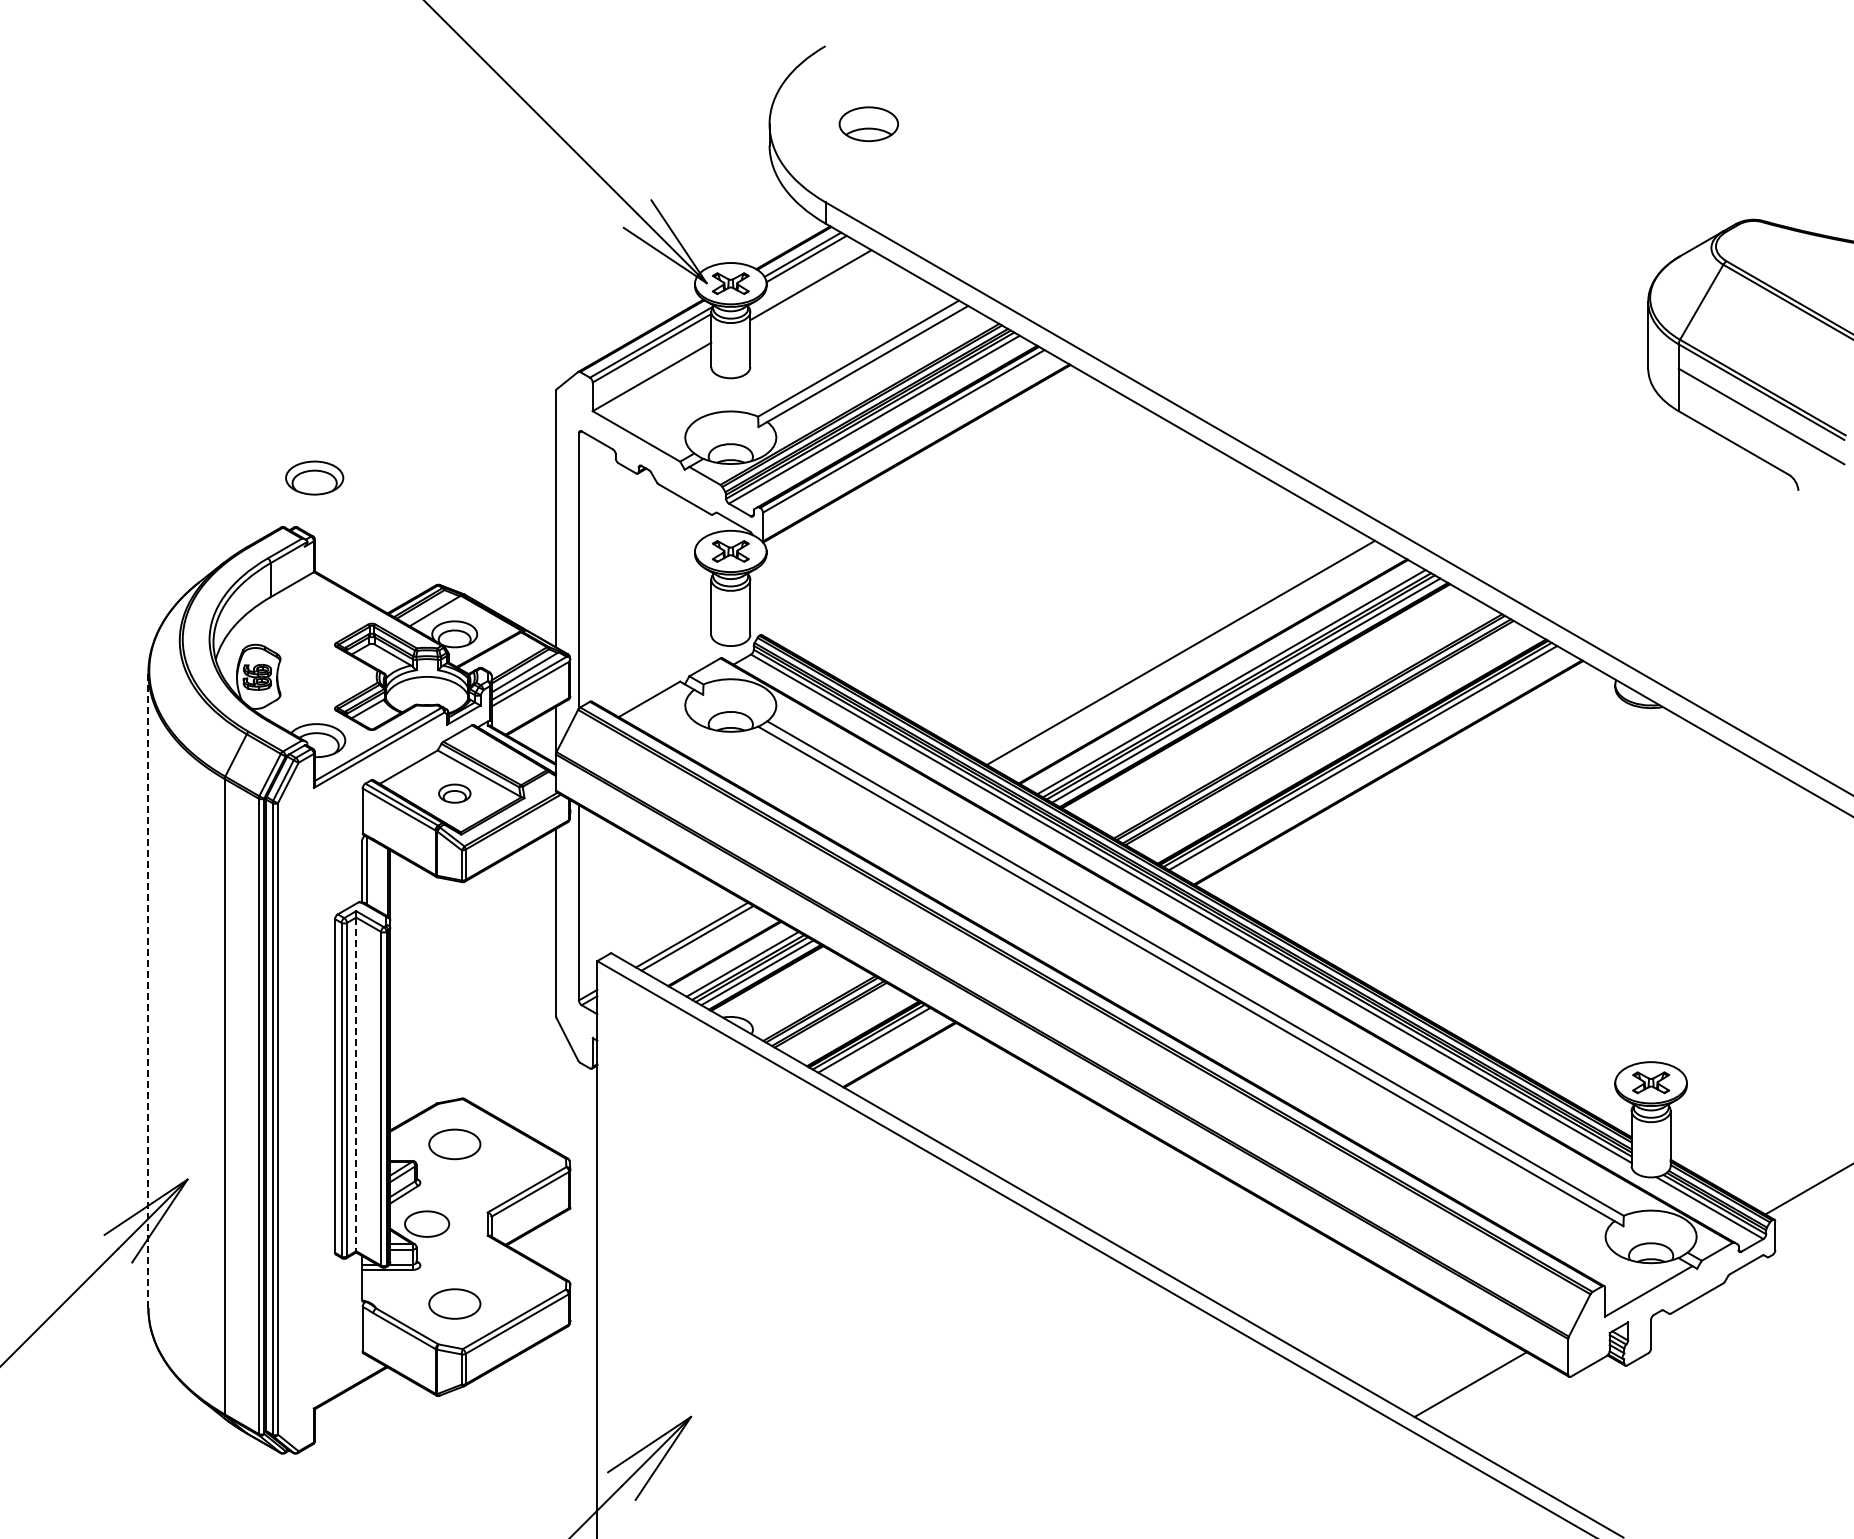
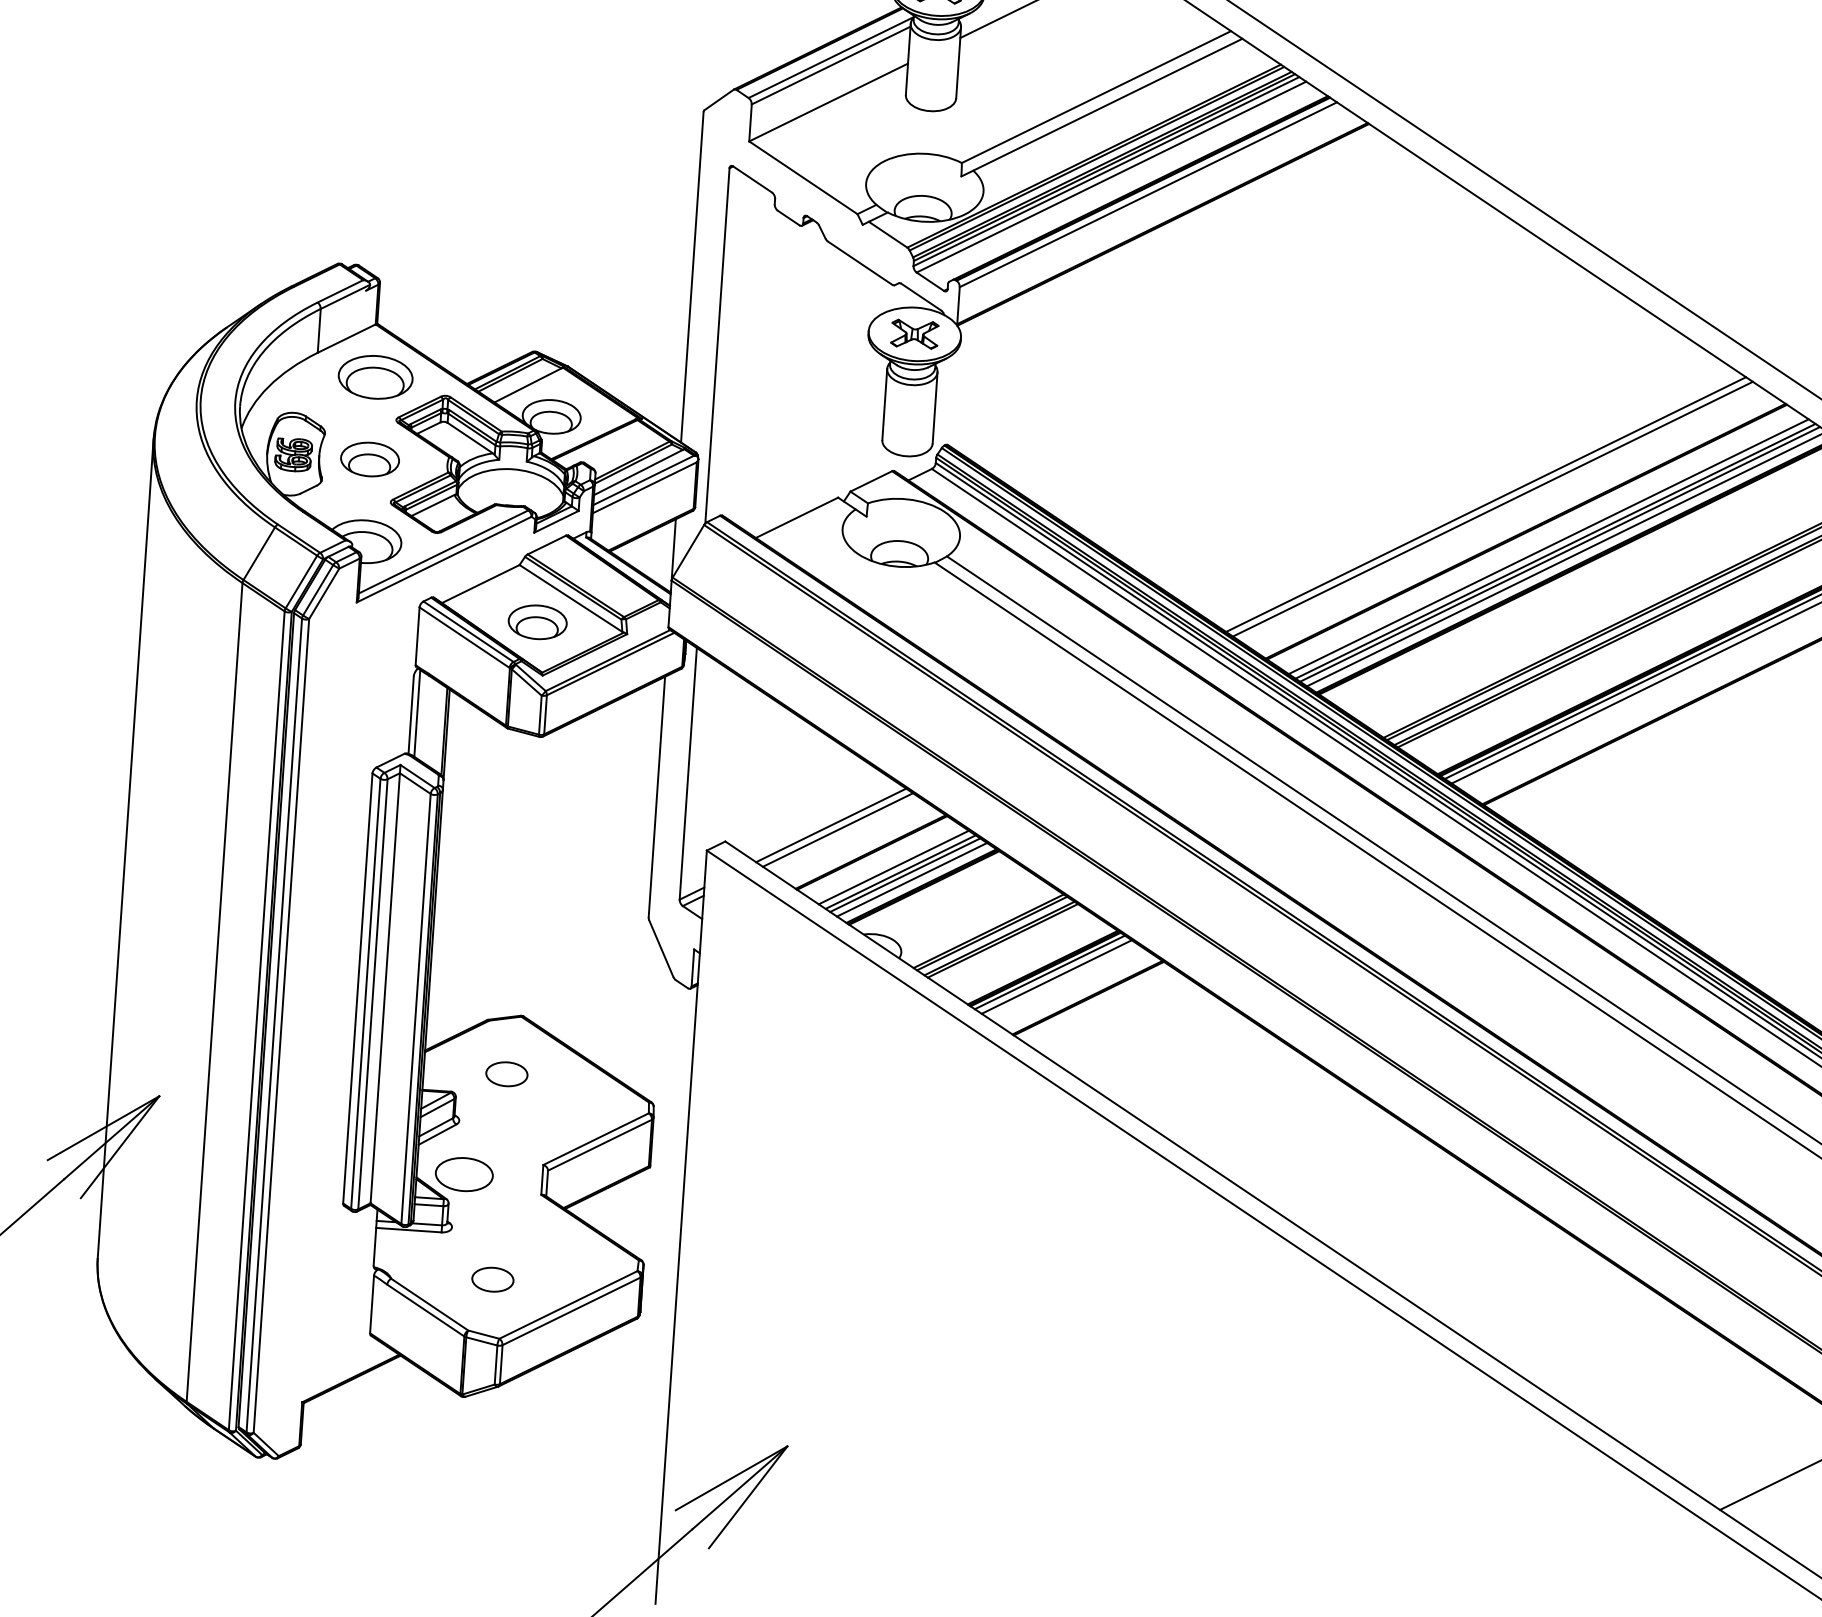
part: (314, 477) -> (375, 376), moved
line: (1186, 656) -> (1492, 509), added
part: (316, 676) -> (369, 459), added
part: (454, 793) -> (537, 621), size x1.43
line: (148, 990) -> (125, 848), dashed -> solid
line: (356, 1084) -> (385, 988), dashed -> solid
part: (454, 1144) -> (506, 1074), size x0.62
part: (454, 1303) -> (492, 1279), size x0.62

